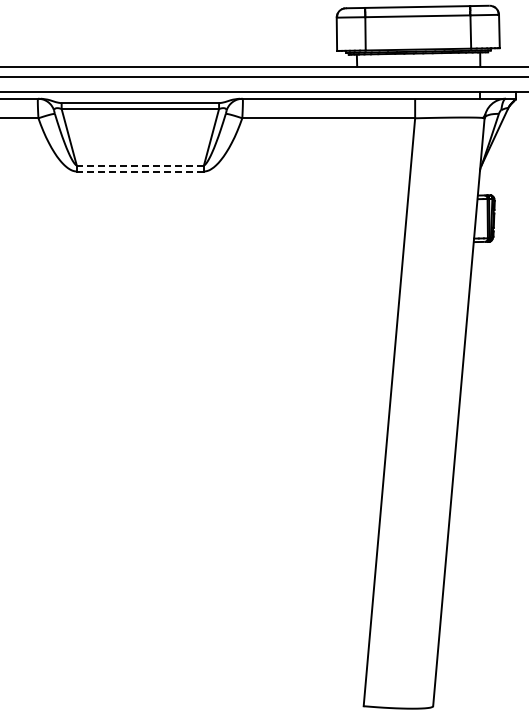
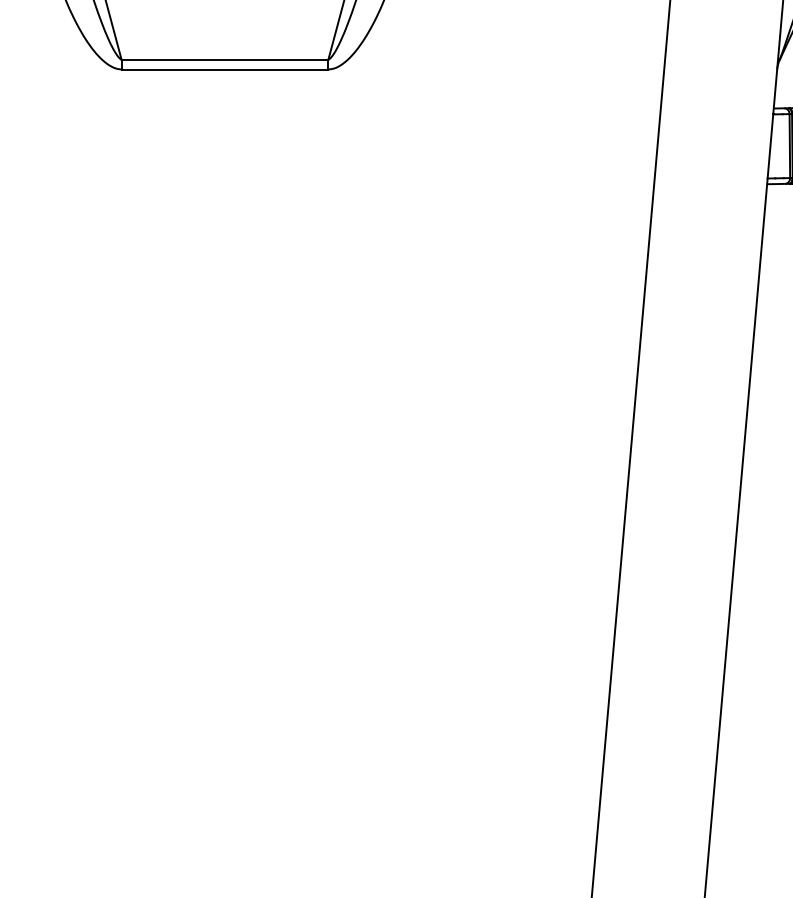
line: (140, 165) -> (225, 59), dashed -> solid
line: (140, 171) -> (225, 69), dashed -> solid

